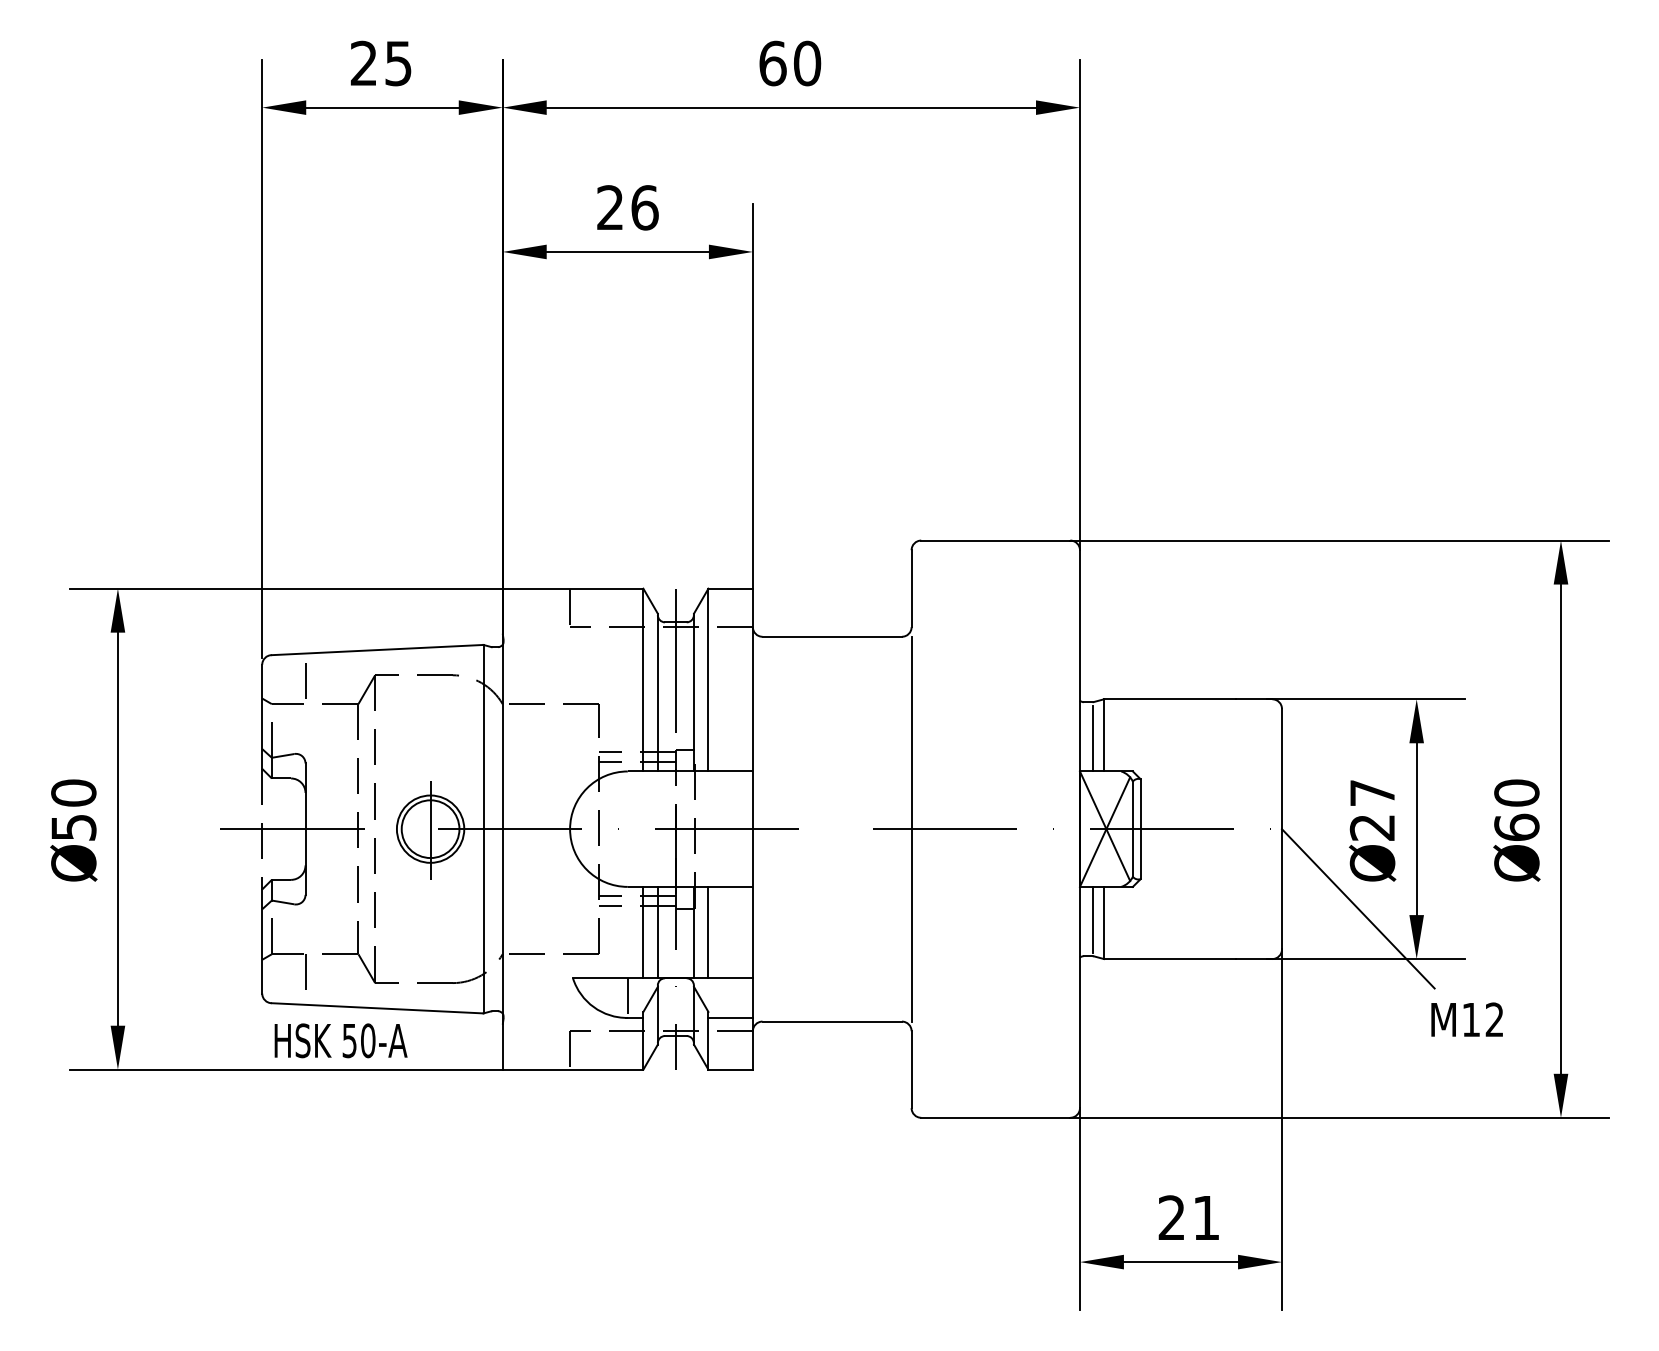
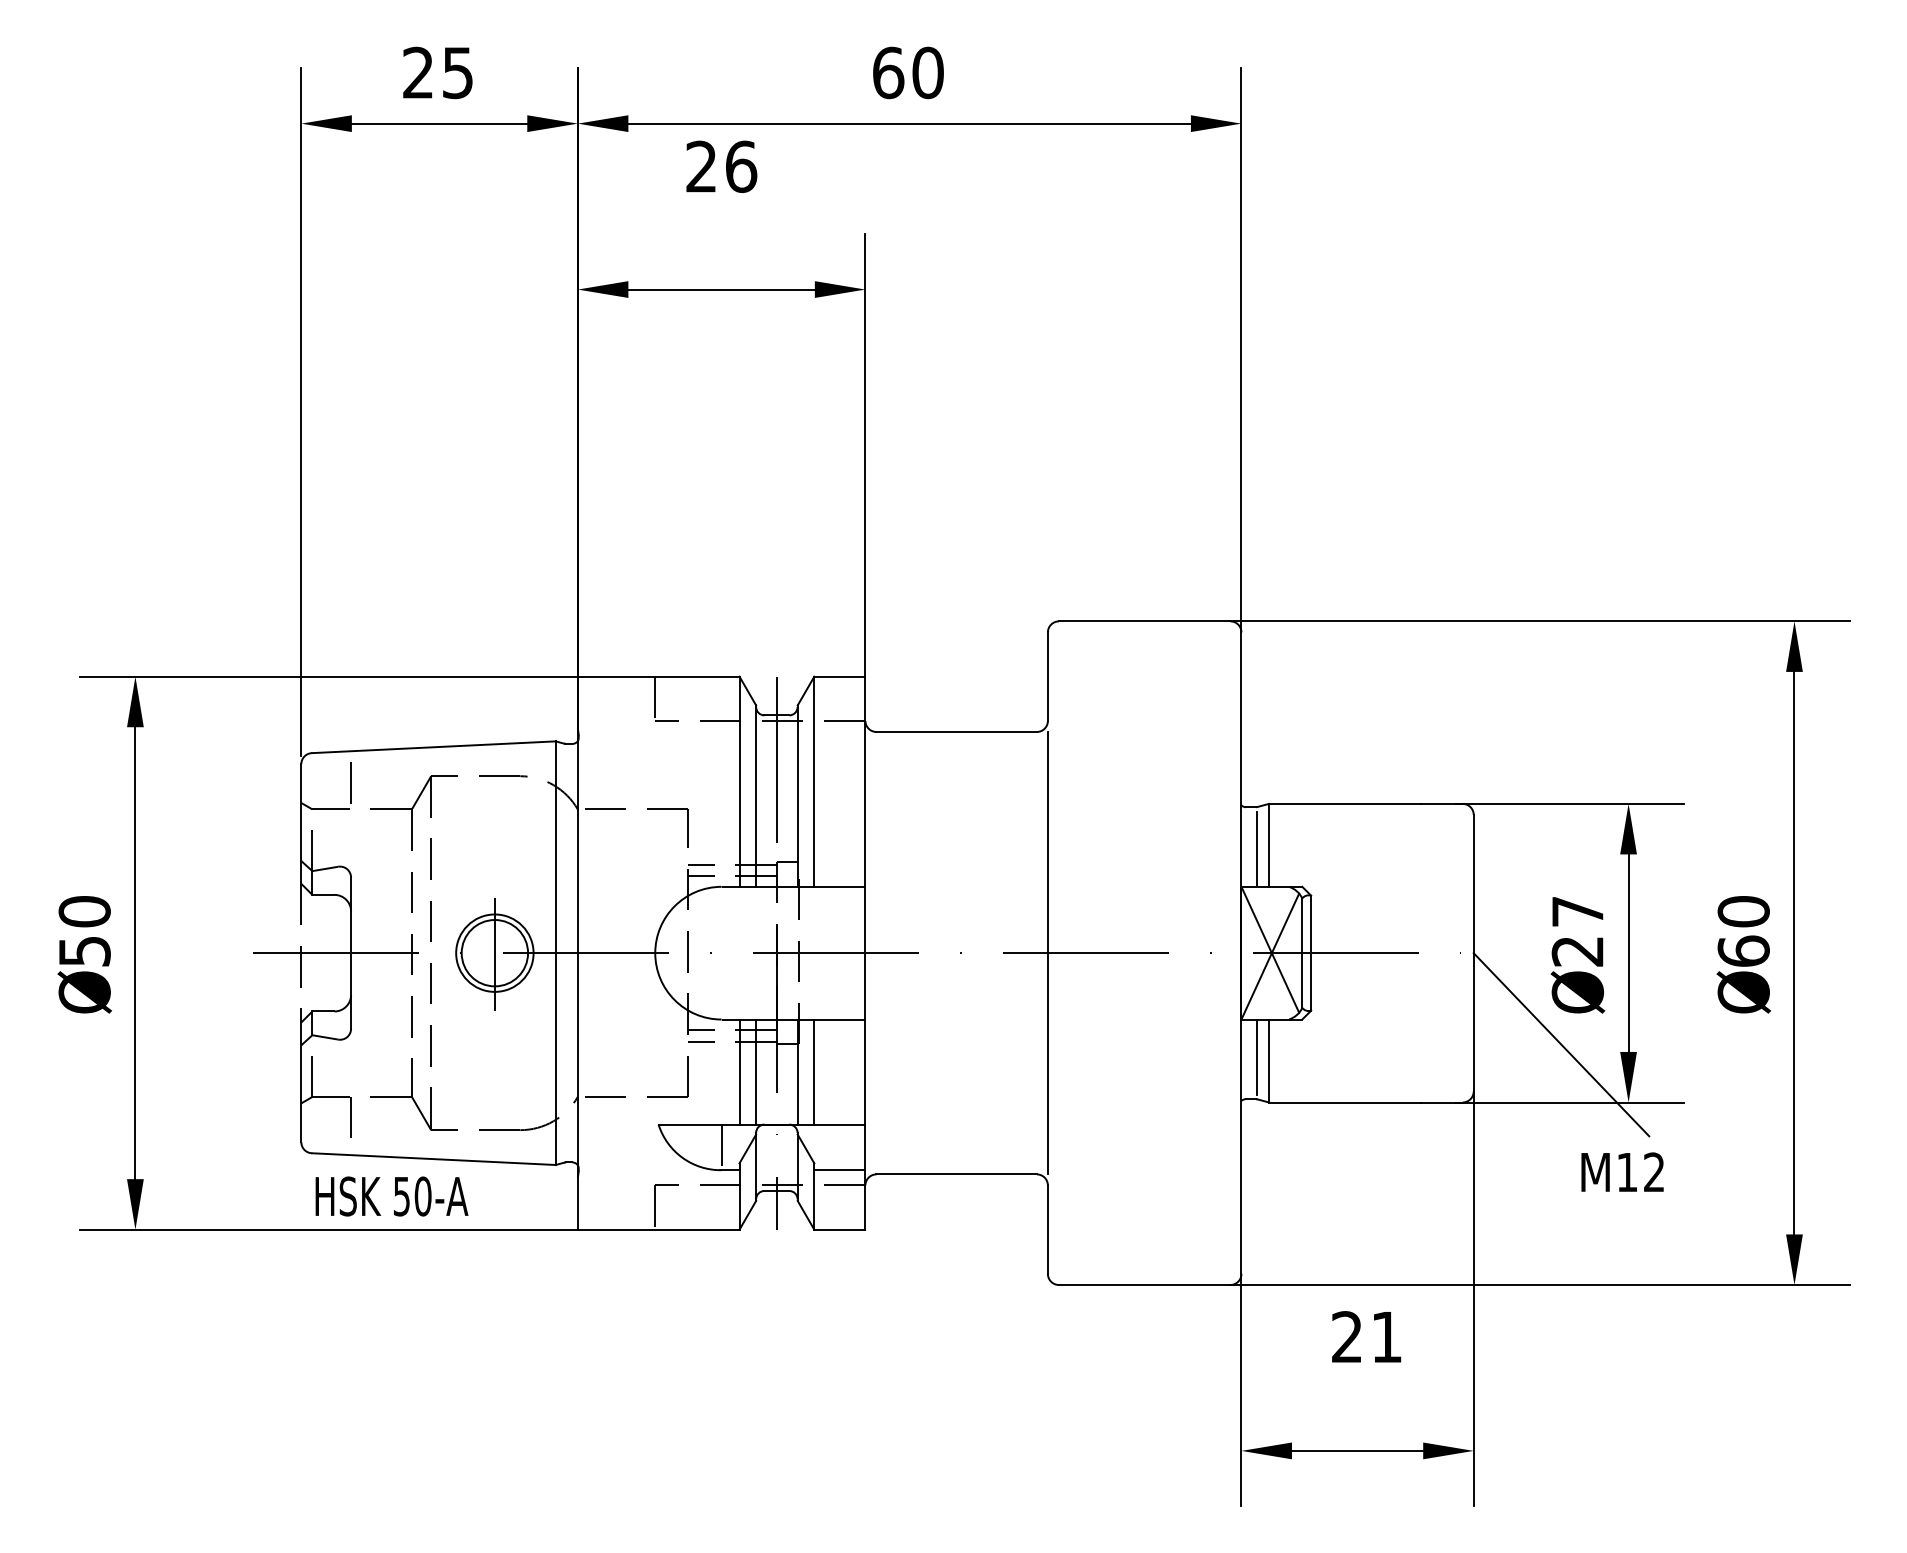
text: (627, 207) -> (721, 166), moved
text: (1467, 1019) -> (1622, 1171), moved
text: (1188, 1217) -> (1366, 1336), moved

